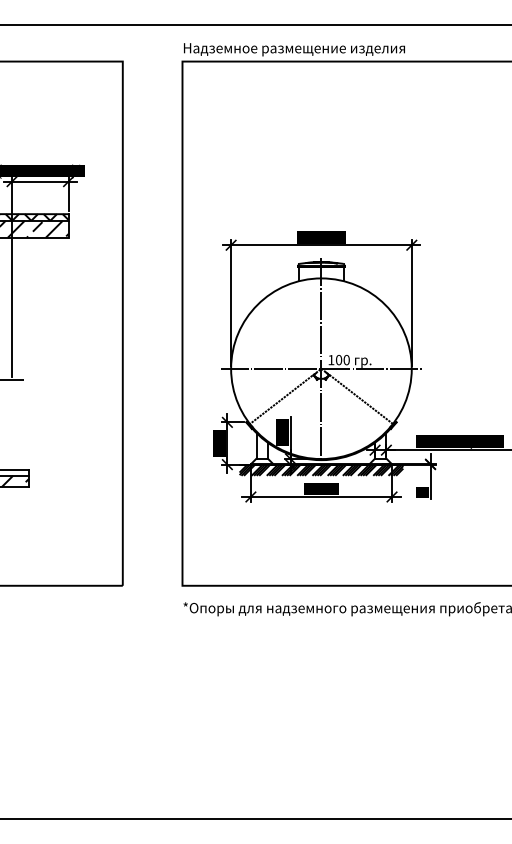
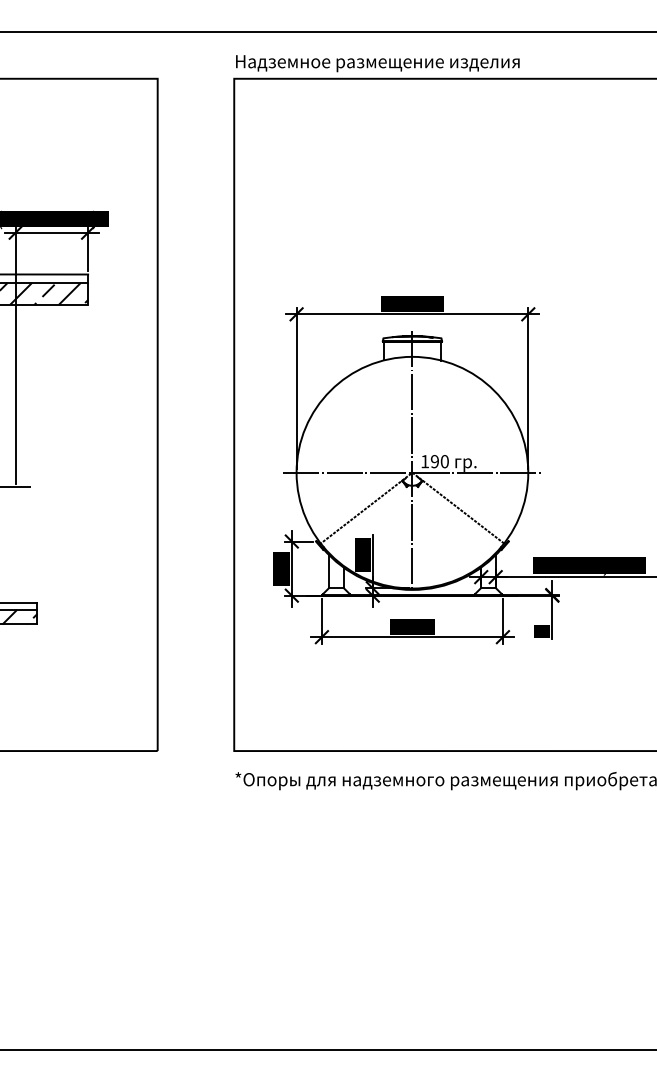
hatch: (36, 217) -> (47, 278), removed
text: (338, 360) -> (434, 462), 100 -> 190
hatch: (321, 469) -> (412, 601), removed

